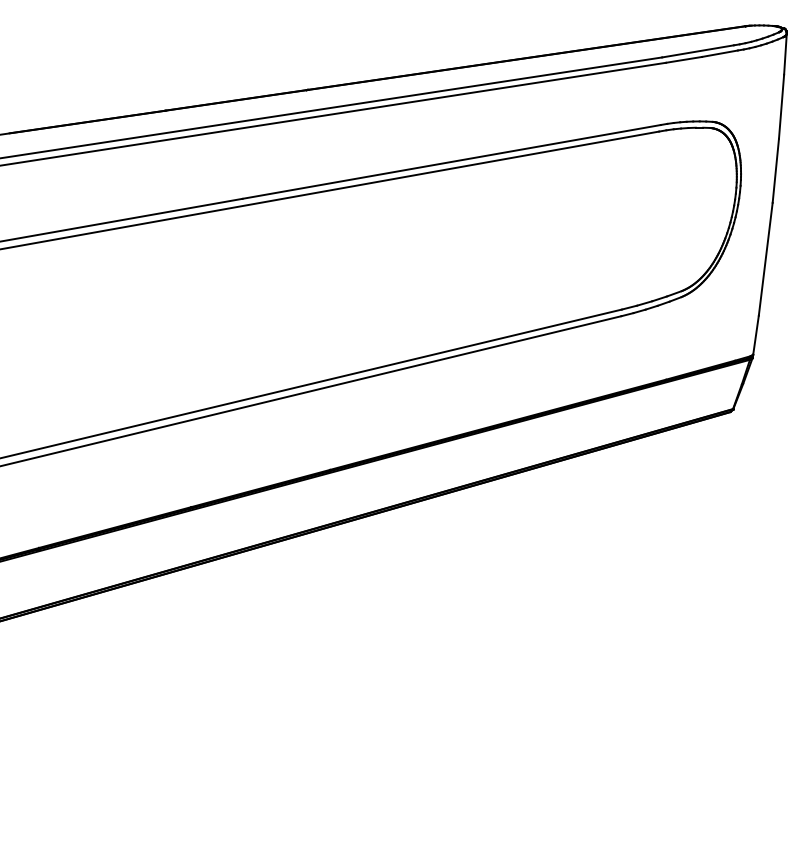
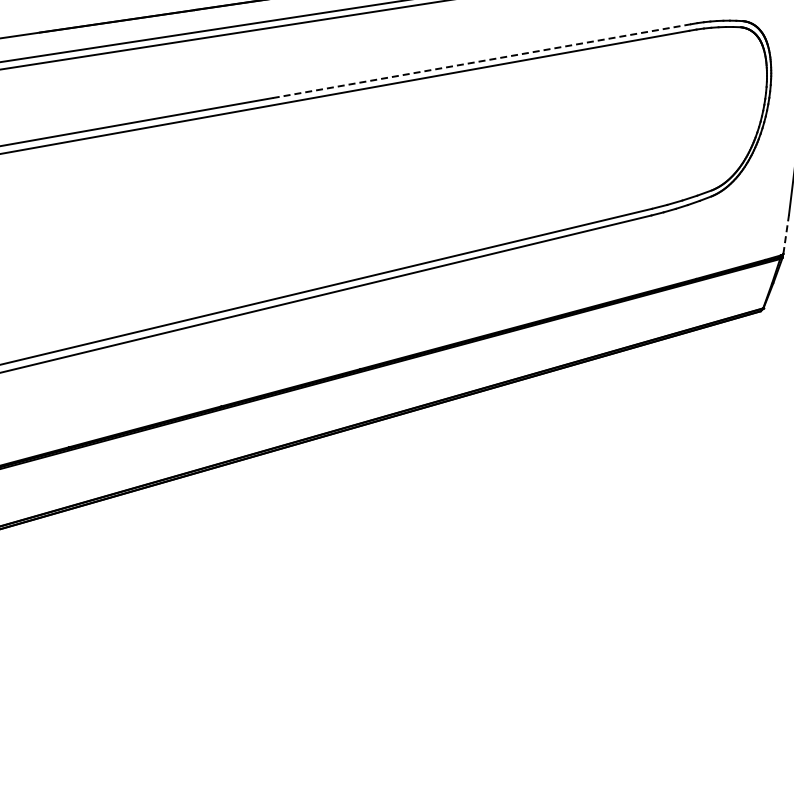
line: (452, 161) -> (482, 60), solid -> dashed
line: (756, 335) -> (786, 234), solid -> dashed

